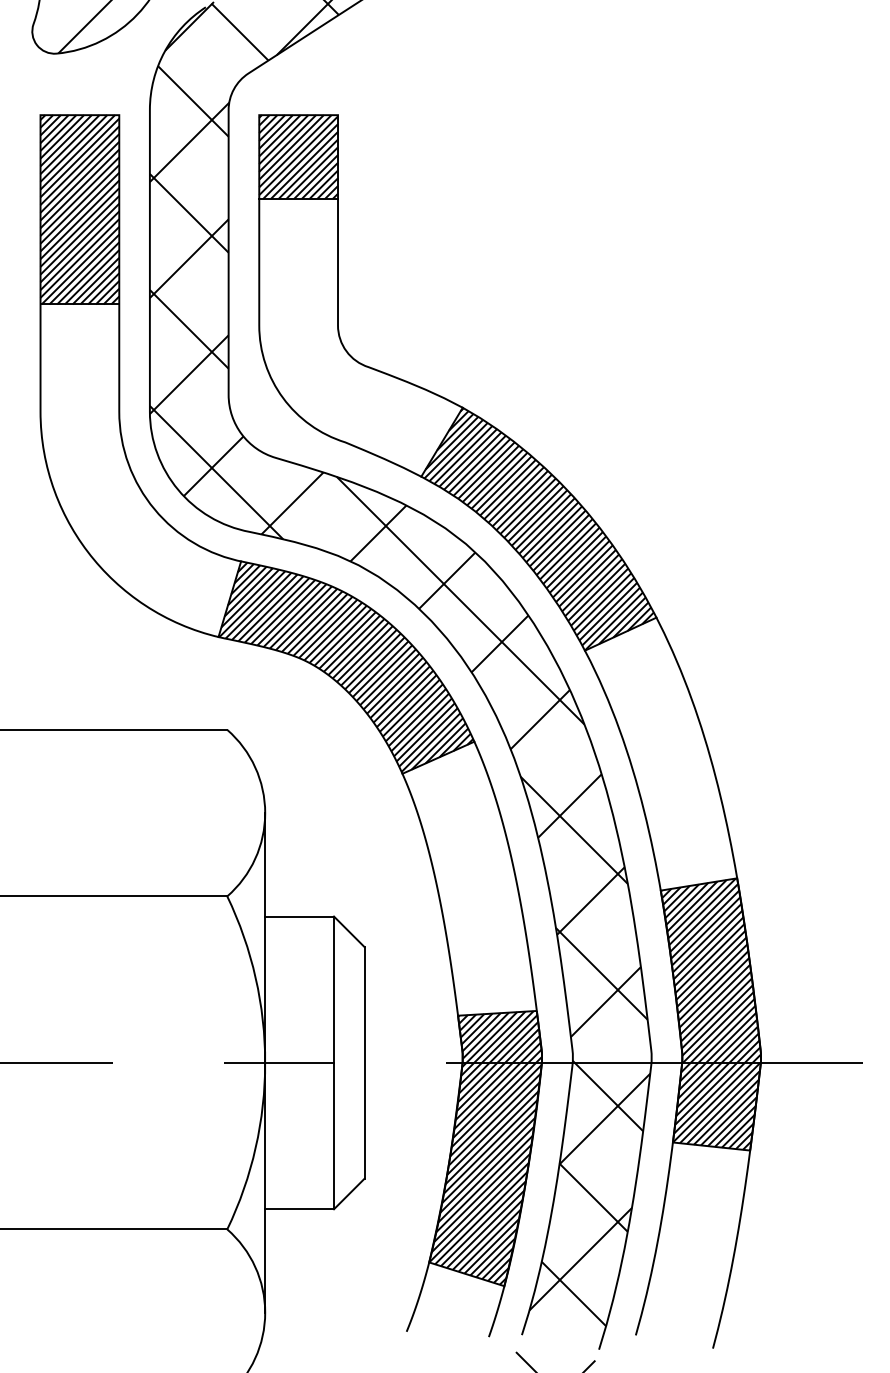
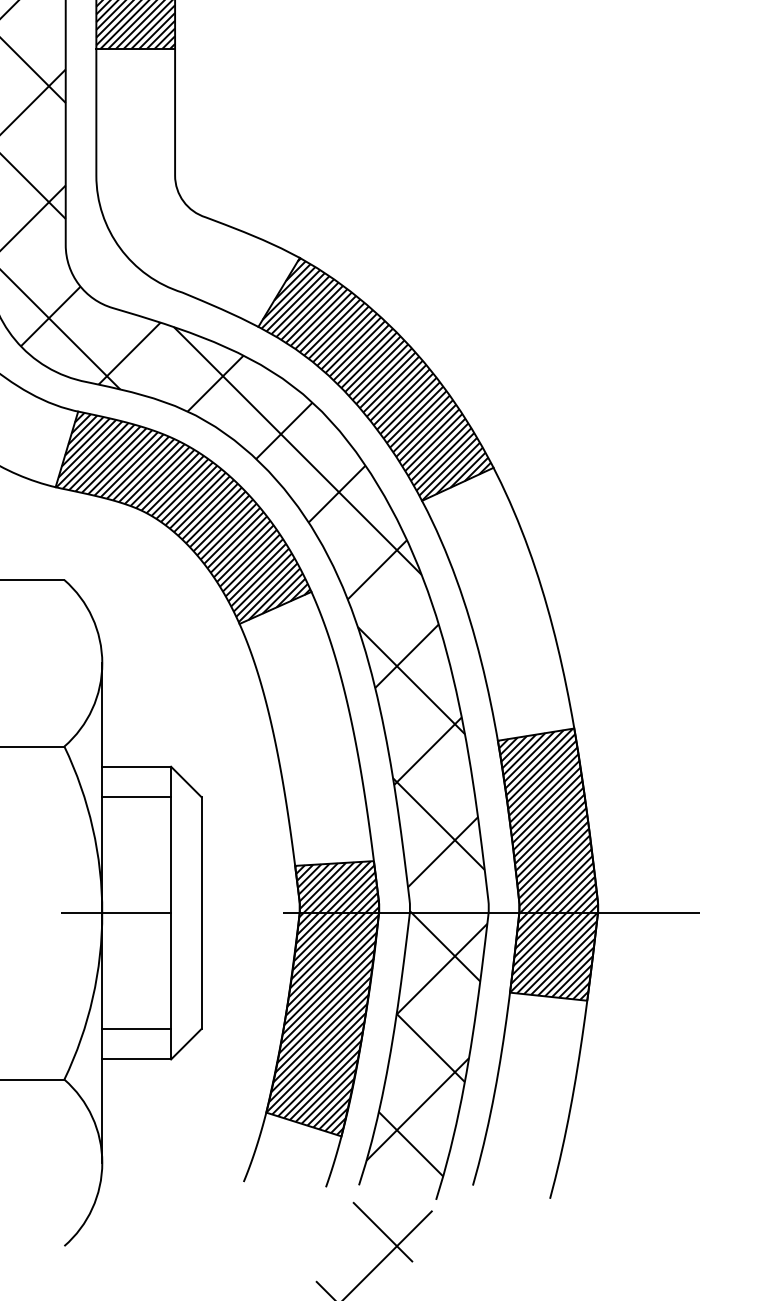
line: (299, 947) -> (136, 797), added
line: (299, 1178) -> (136, 1028), added

